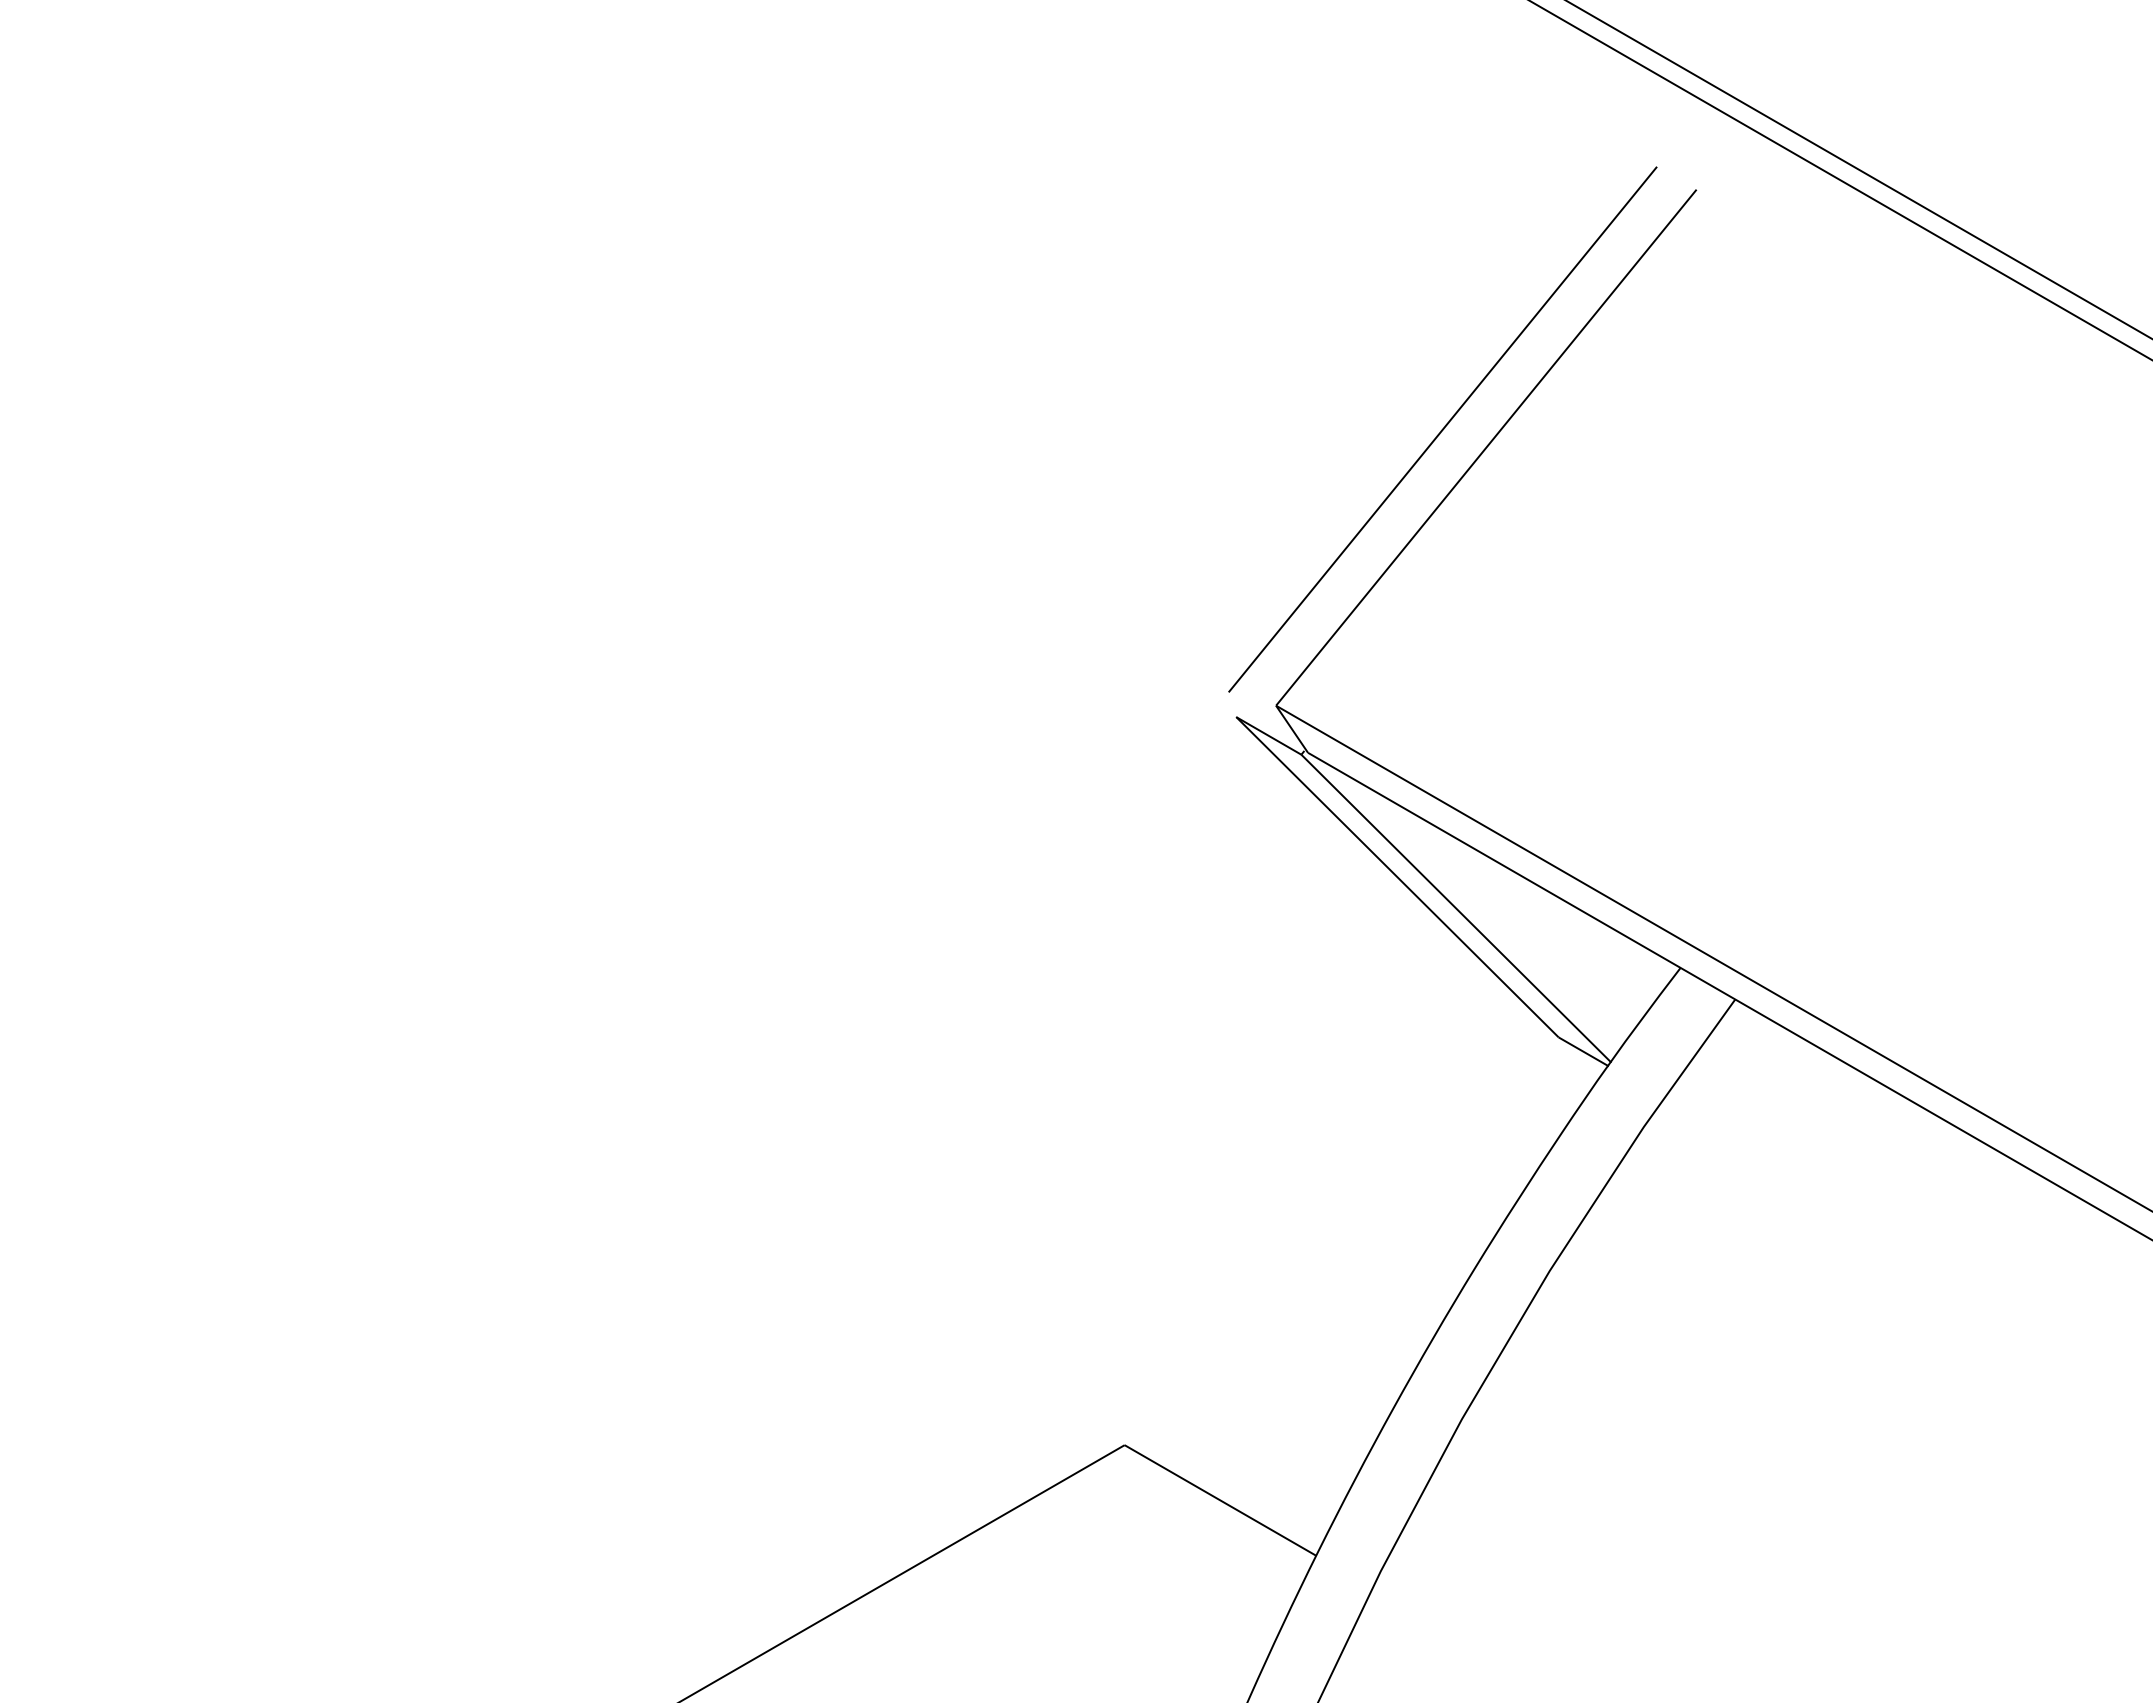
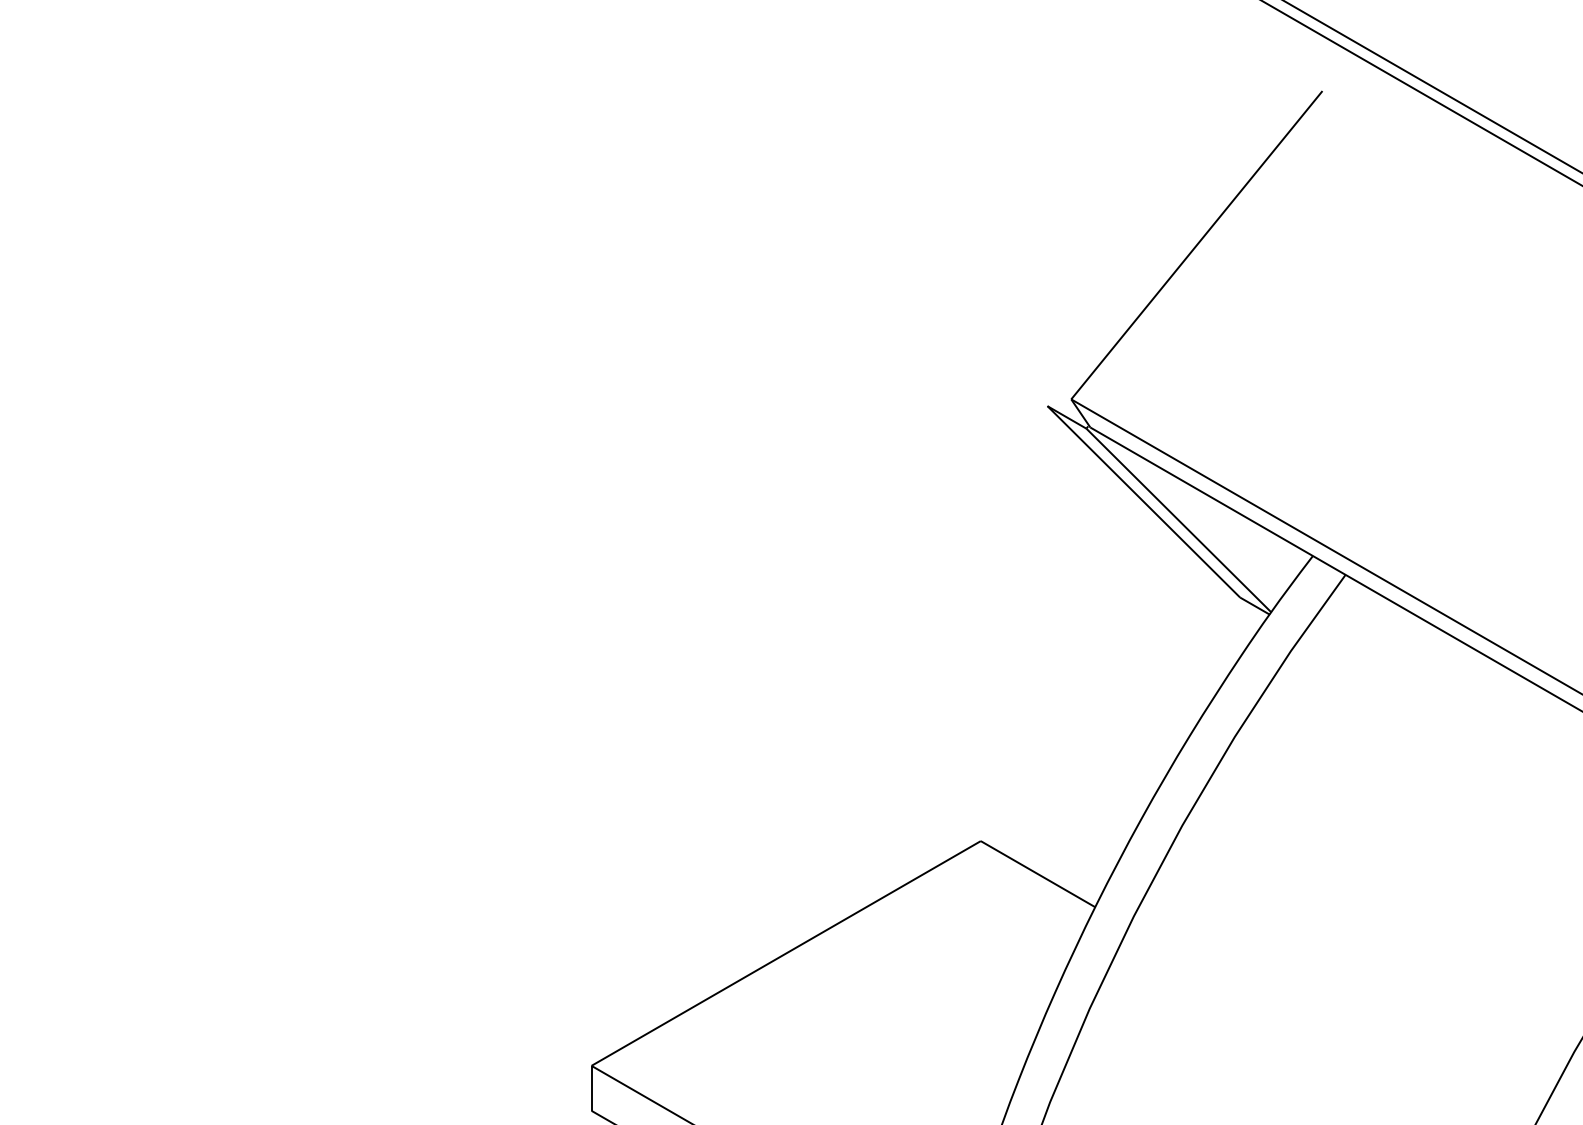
line: (1442, 429) -> (1170, 234), removed

